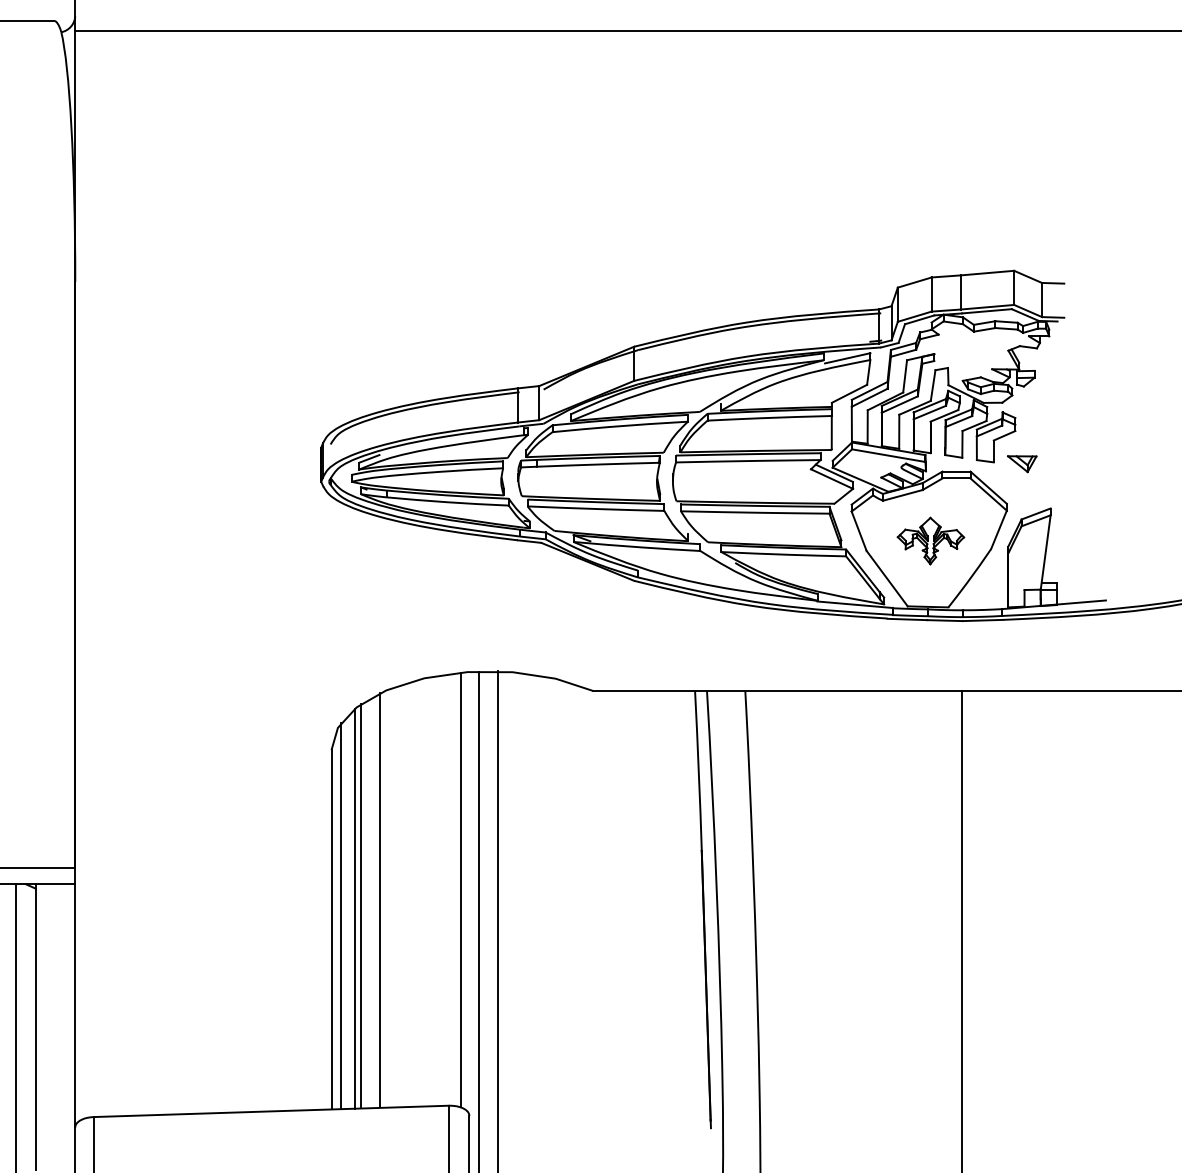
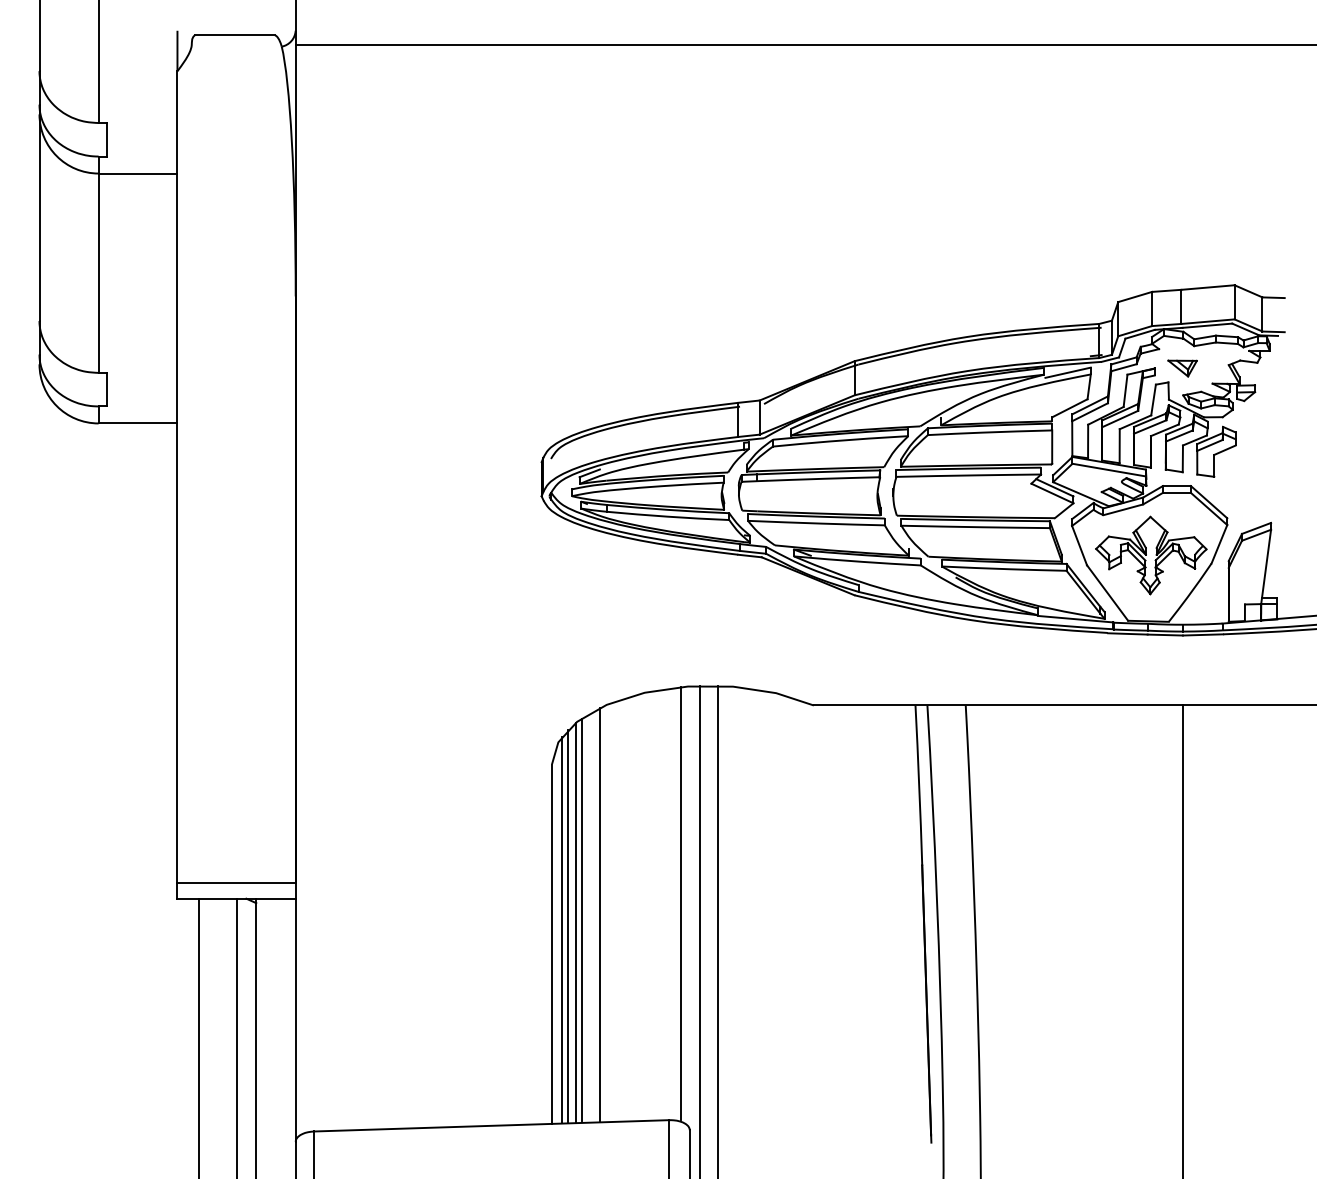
part: (1022, 464) -> (1182, 368), moved
part: (931, 541) -> (1151, 555), size x1.67
line: (347, 911) -> (567, 925), added

